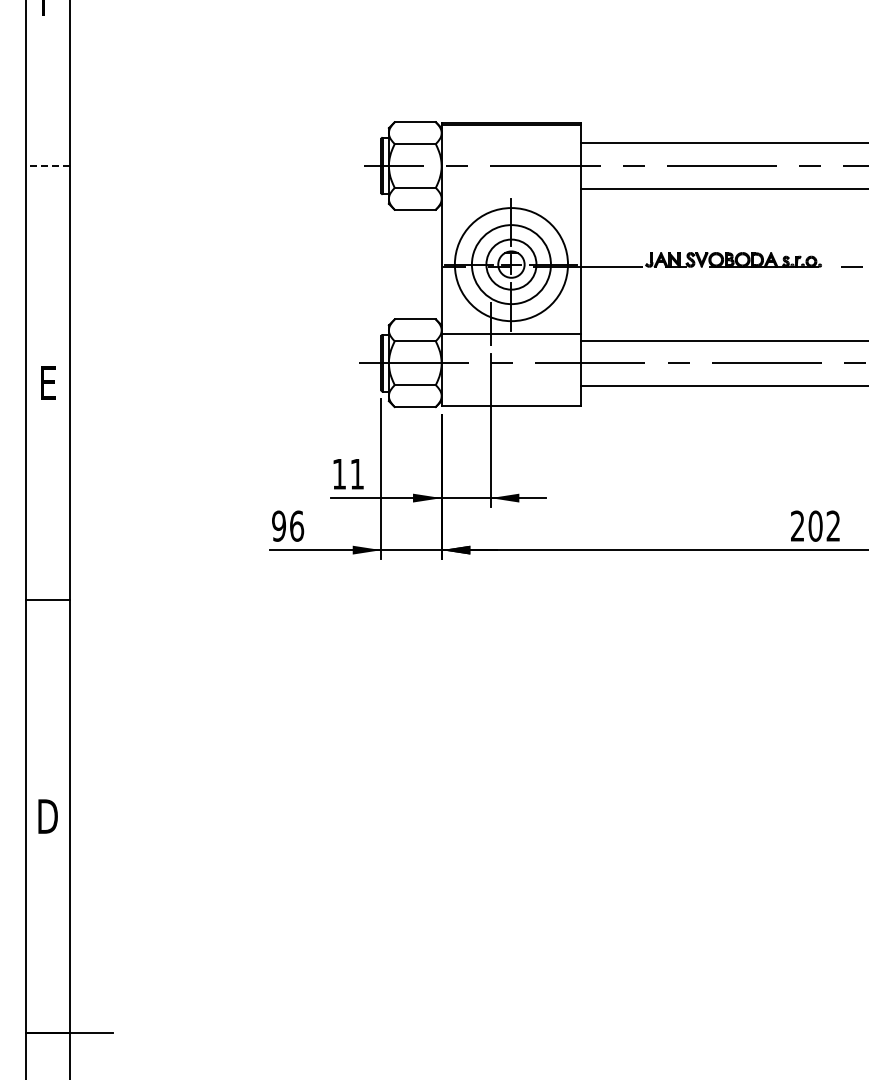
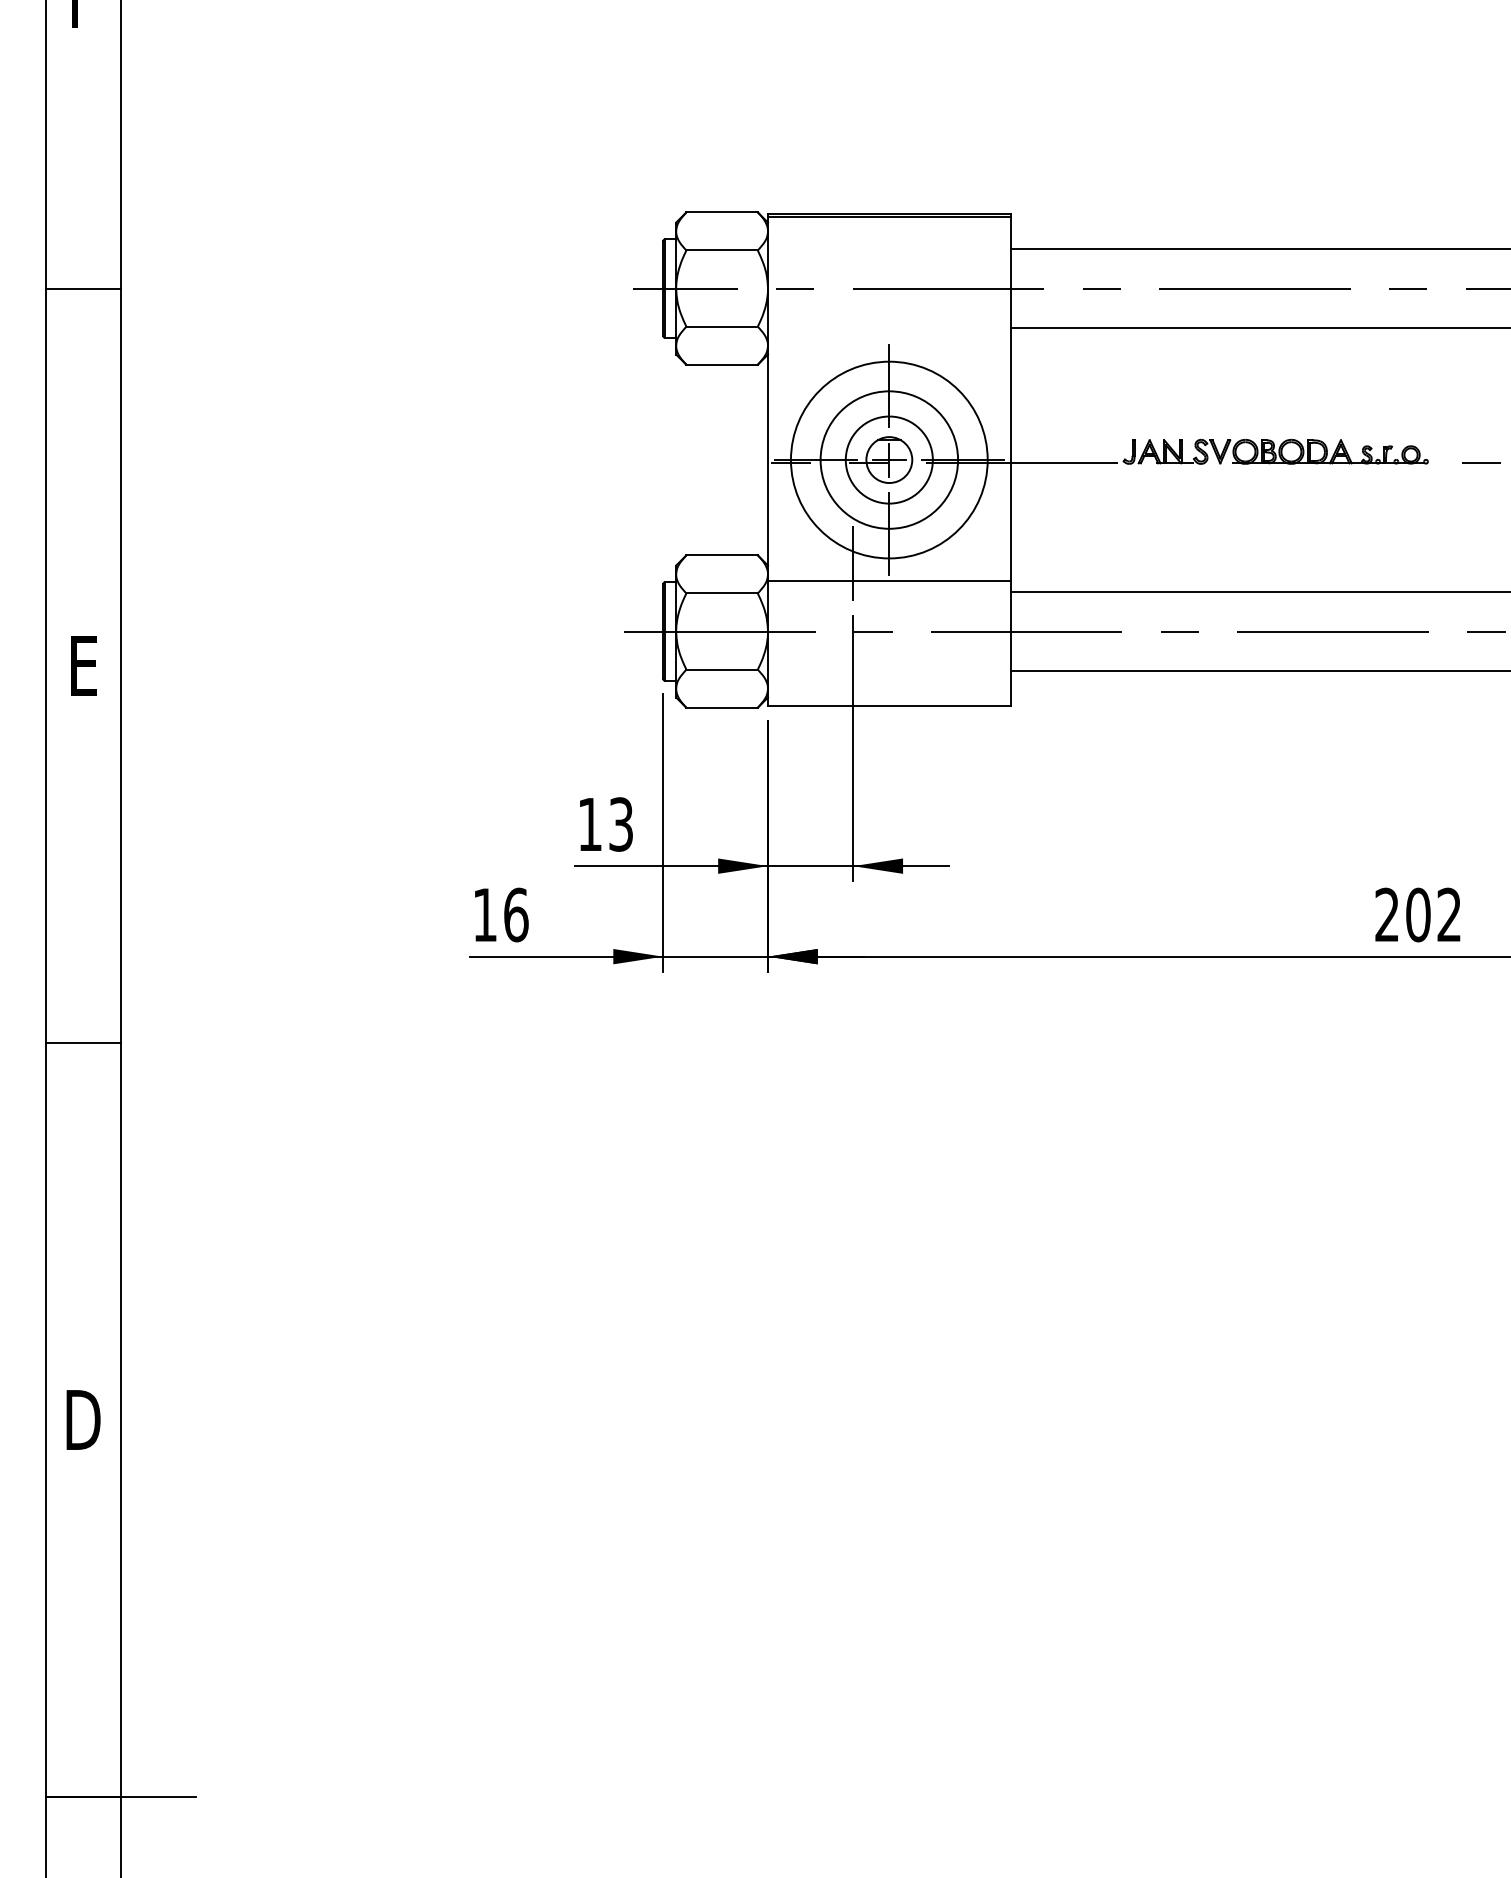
line: (48, 166) -> (84, 289), dashed -> solid
text: (356, 473) -> (619, 823), 11 -> 13
text: (278, 525) -> (484, 913), 96 -> 16

